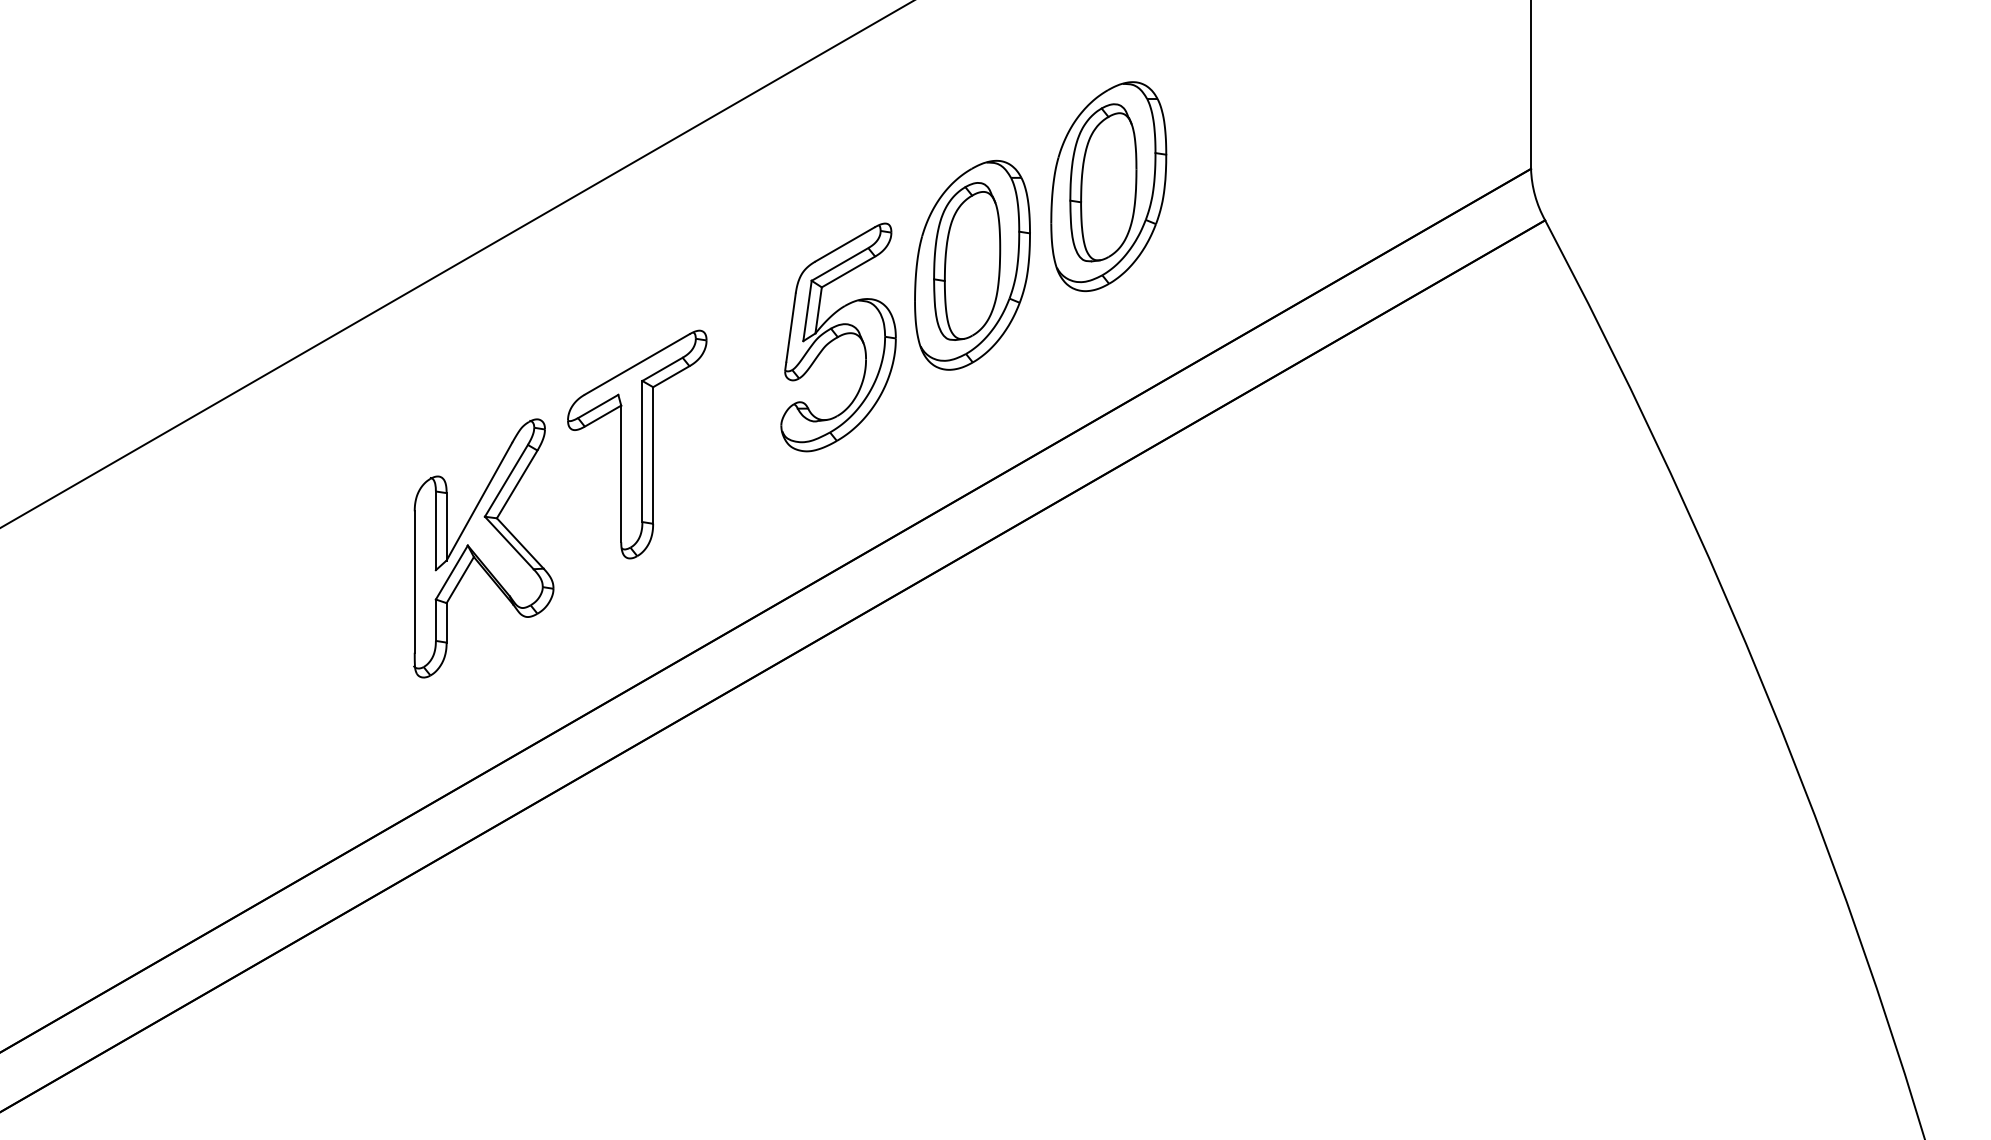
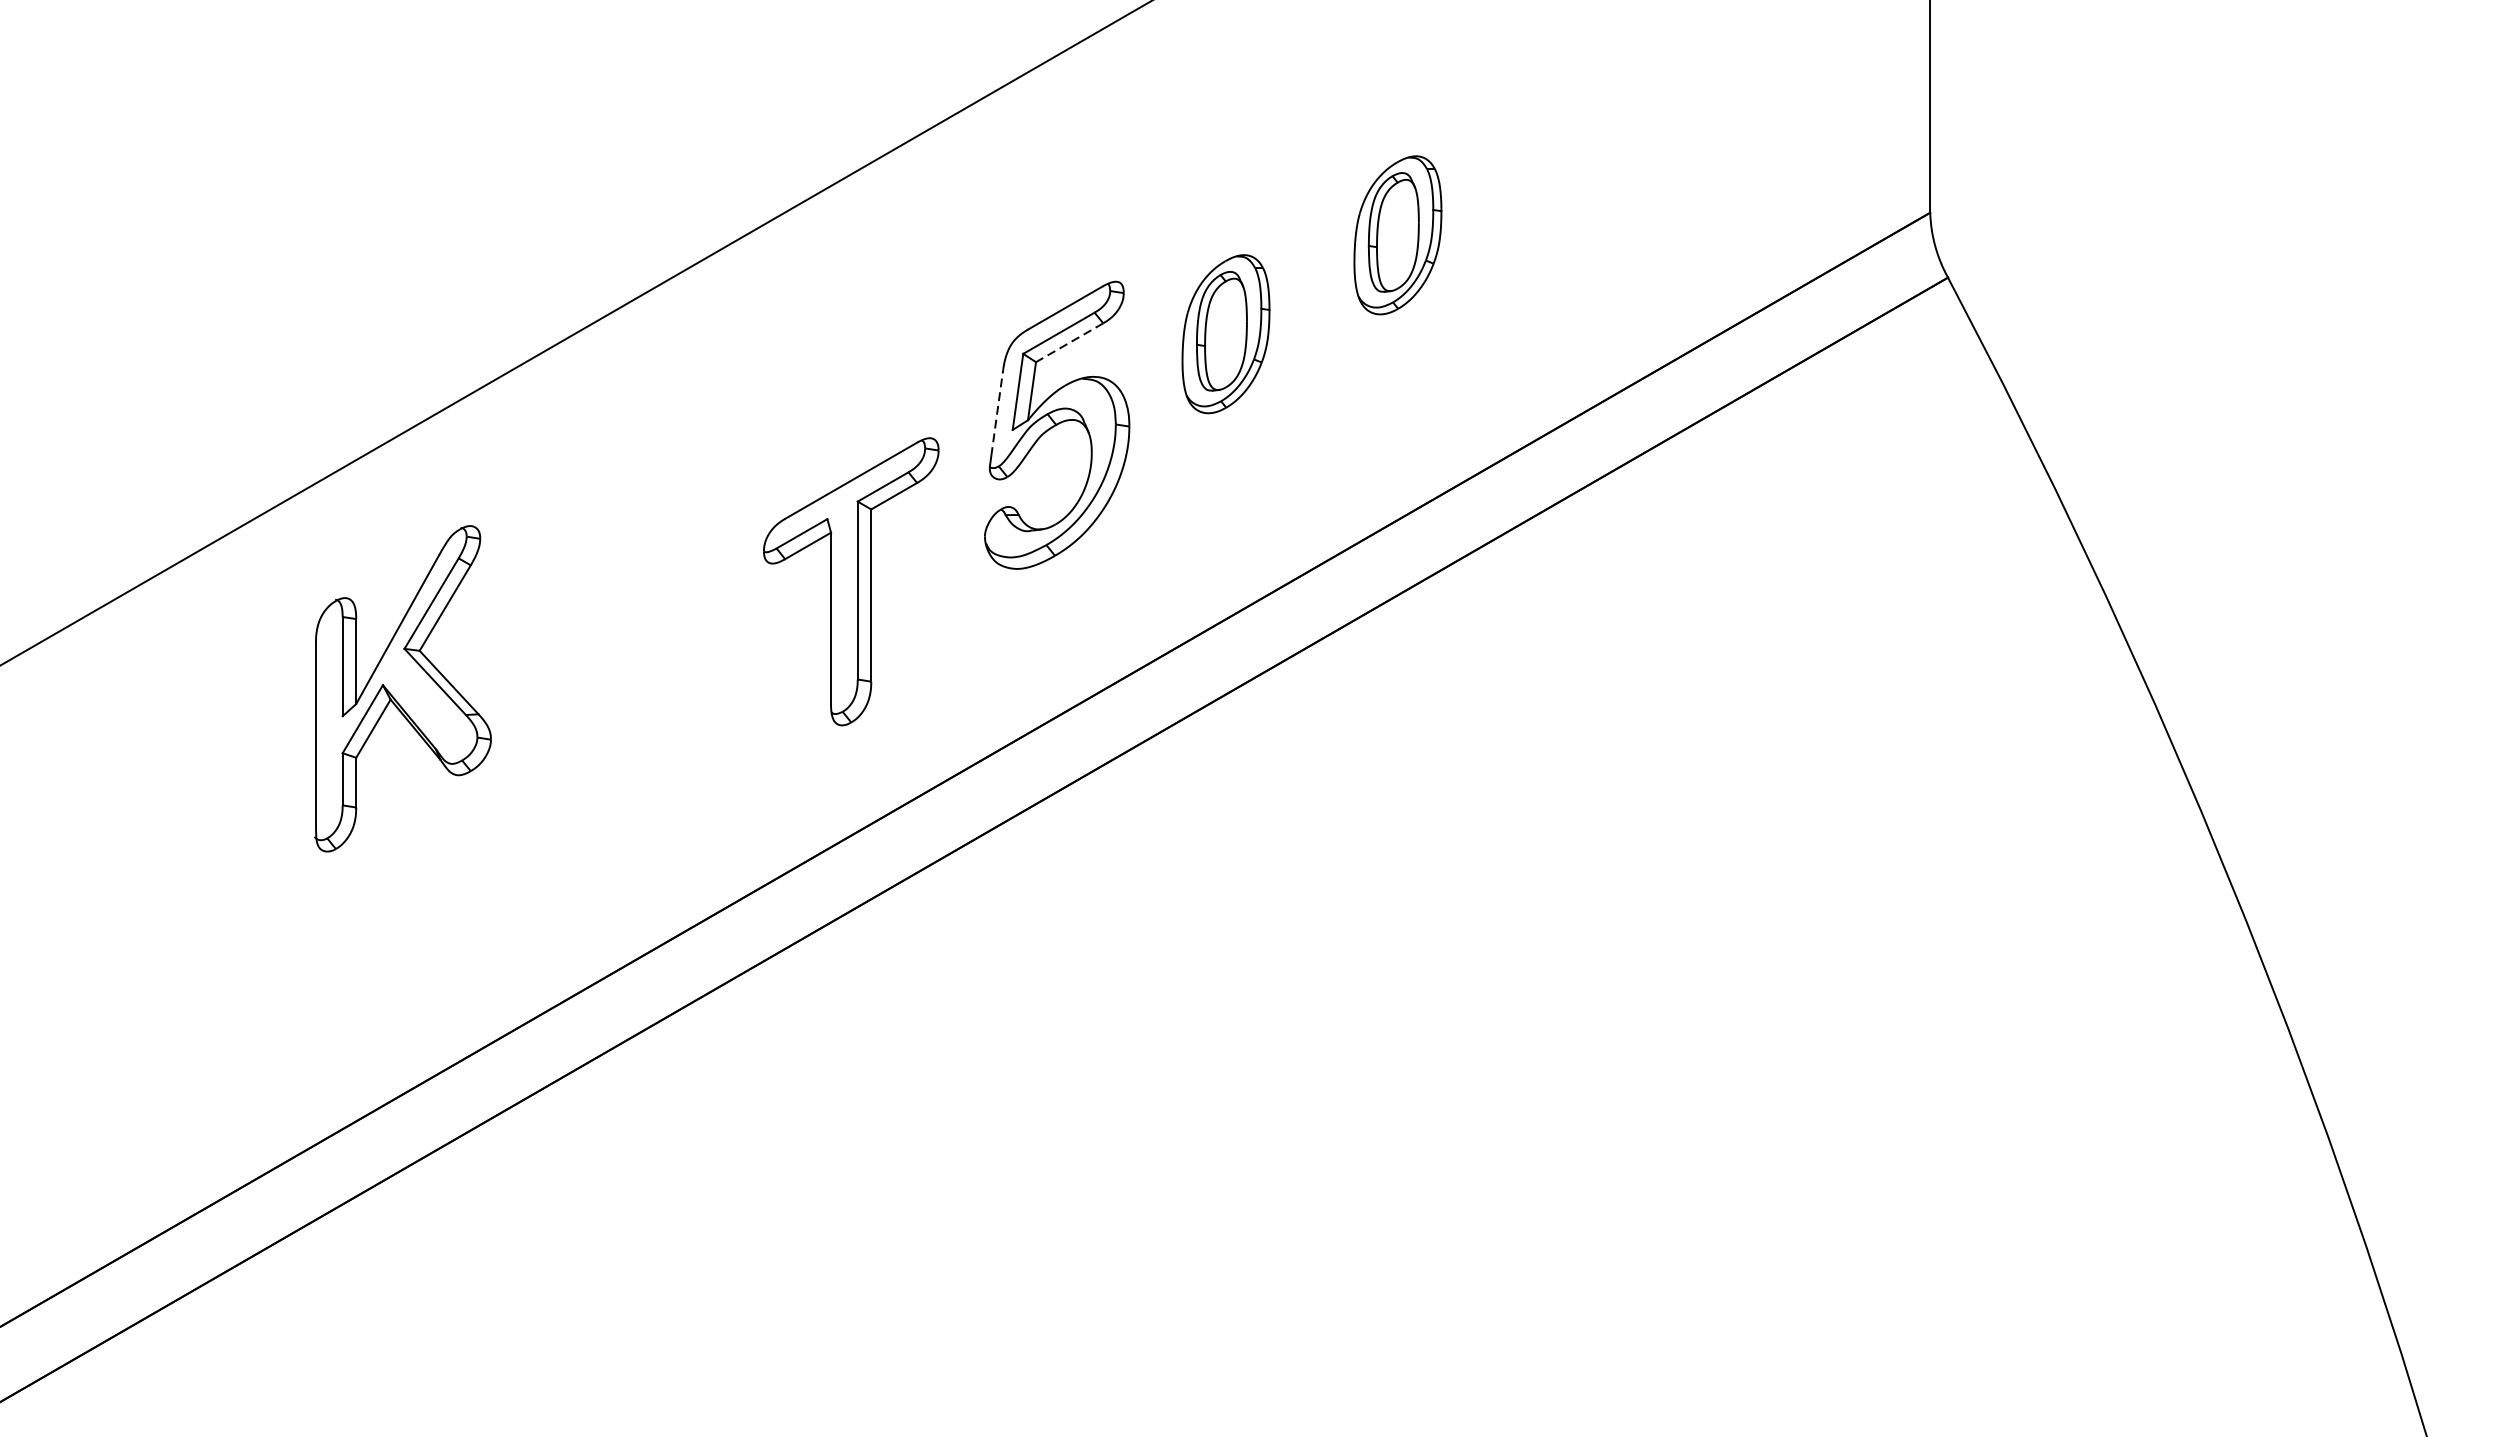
part: (1108, 186) -> (1397, 234), size x0.6
part: (972, 264) -> (1226, 333), size x0.6
line: (848, 271) -> (1069, 342), solid -> dashed
line: (791, 327) -> (997, 412), solid -> dashed
part: (637, 444) -> (851, 581), moved
part: (483, 548) -> (402, 688), moved

